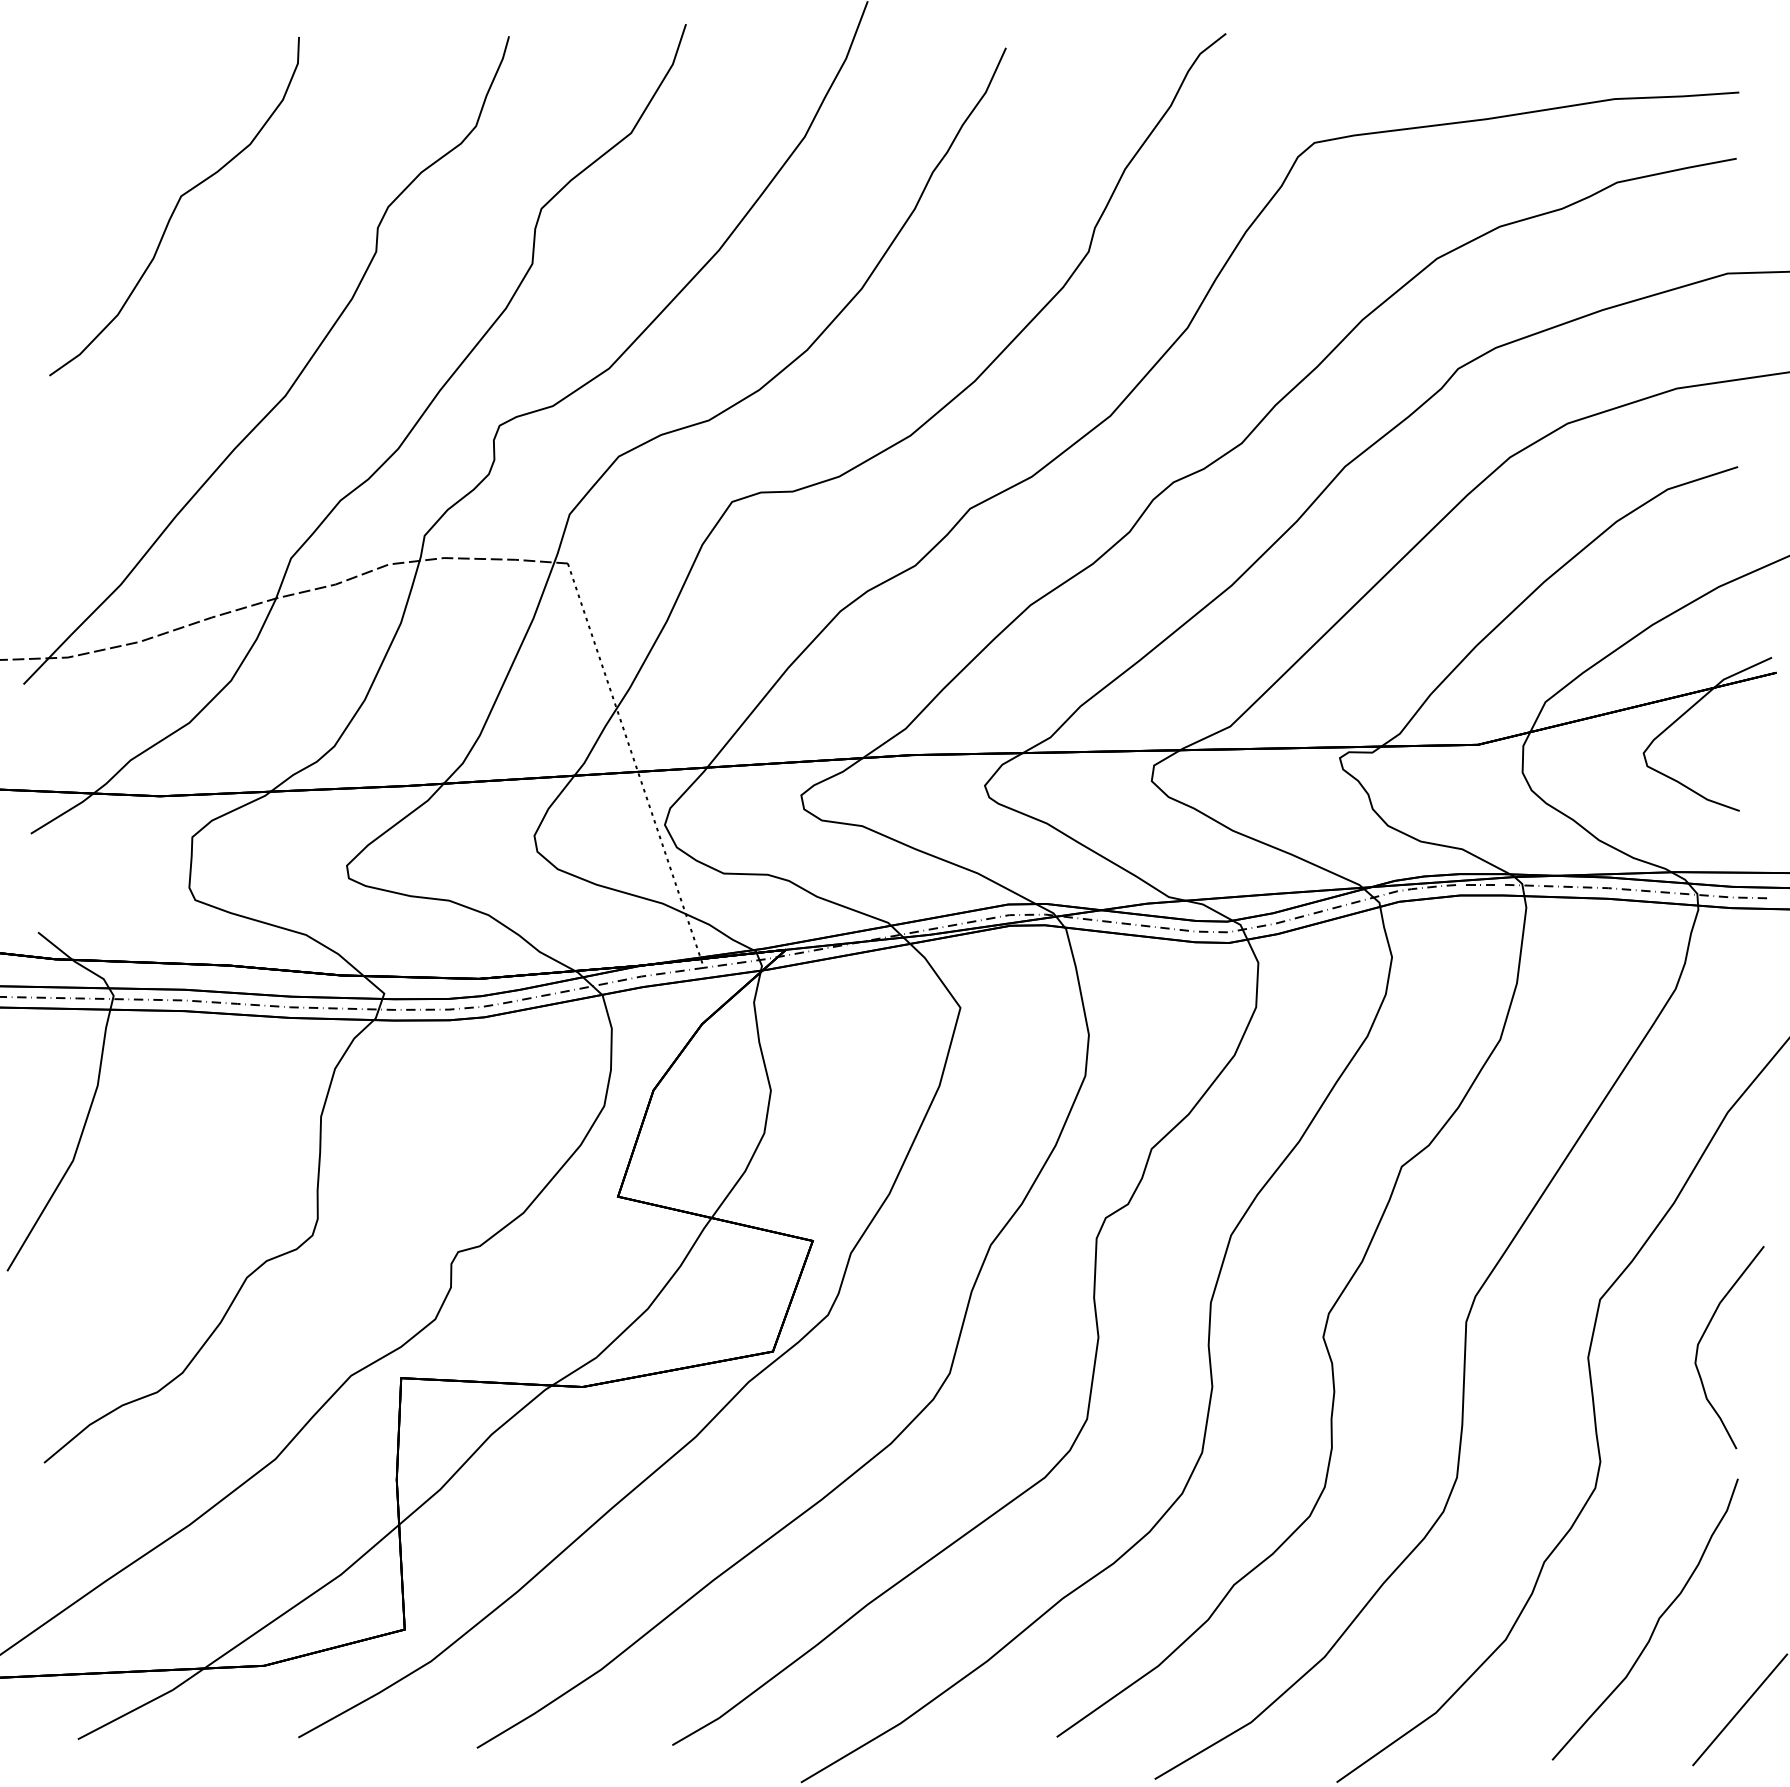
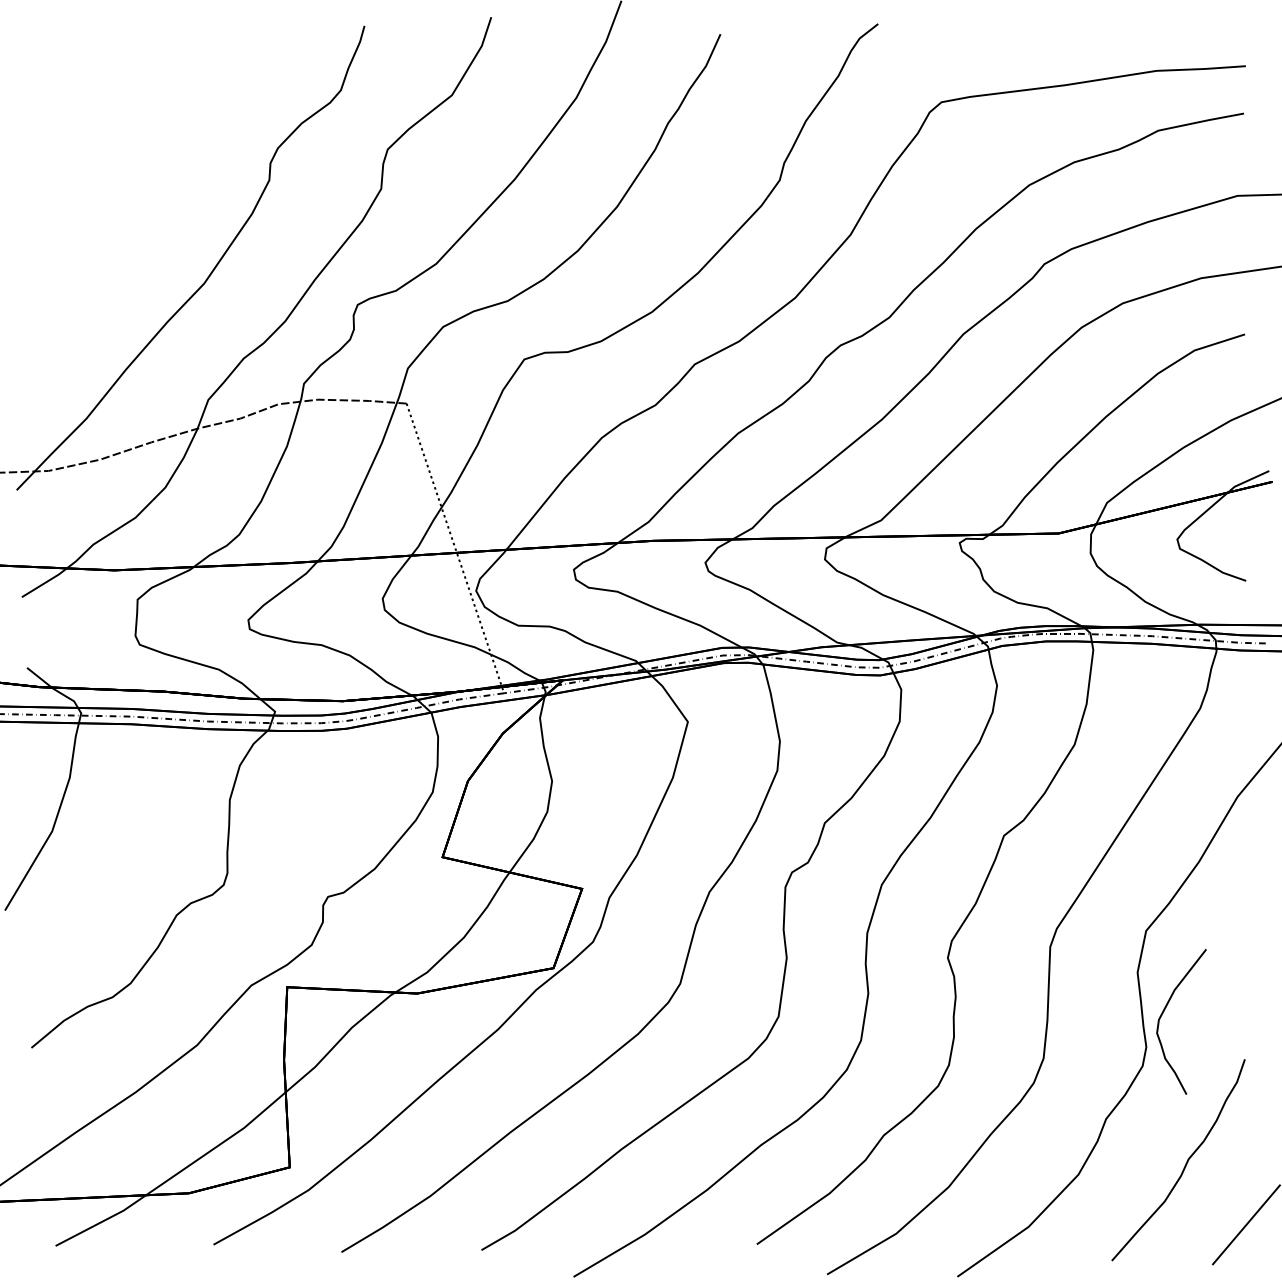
curve: (175, 206) -> (125, 147), removed
curve: (1704, 1334) -> (1163, 1012), moved

